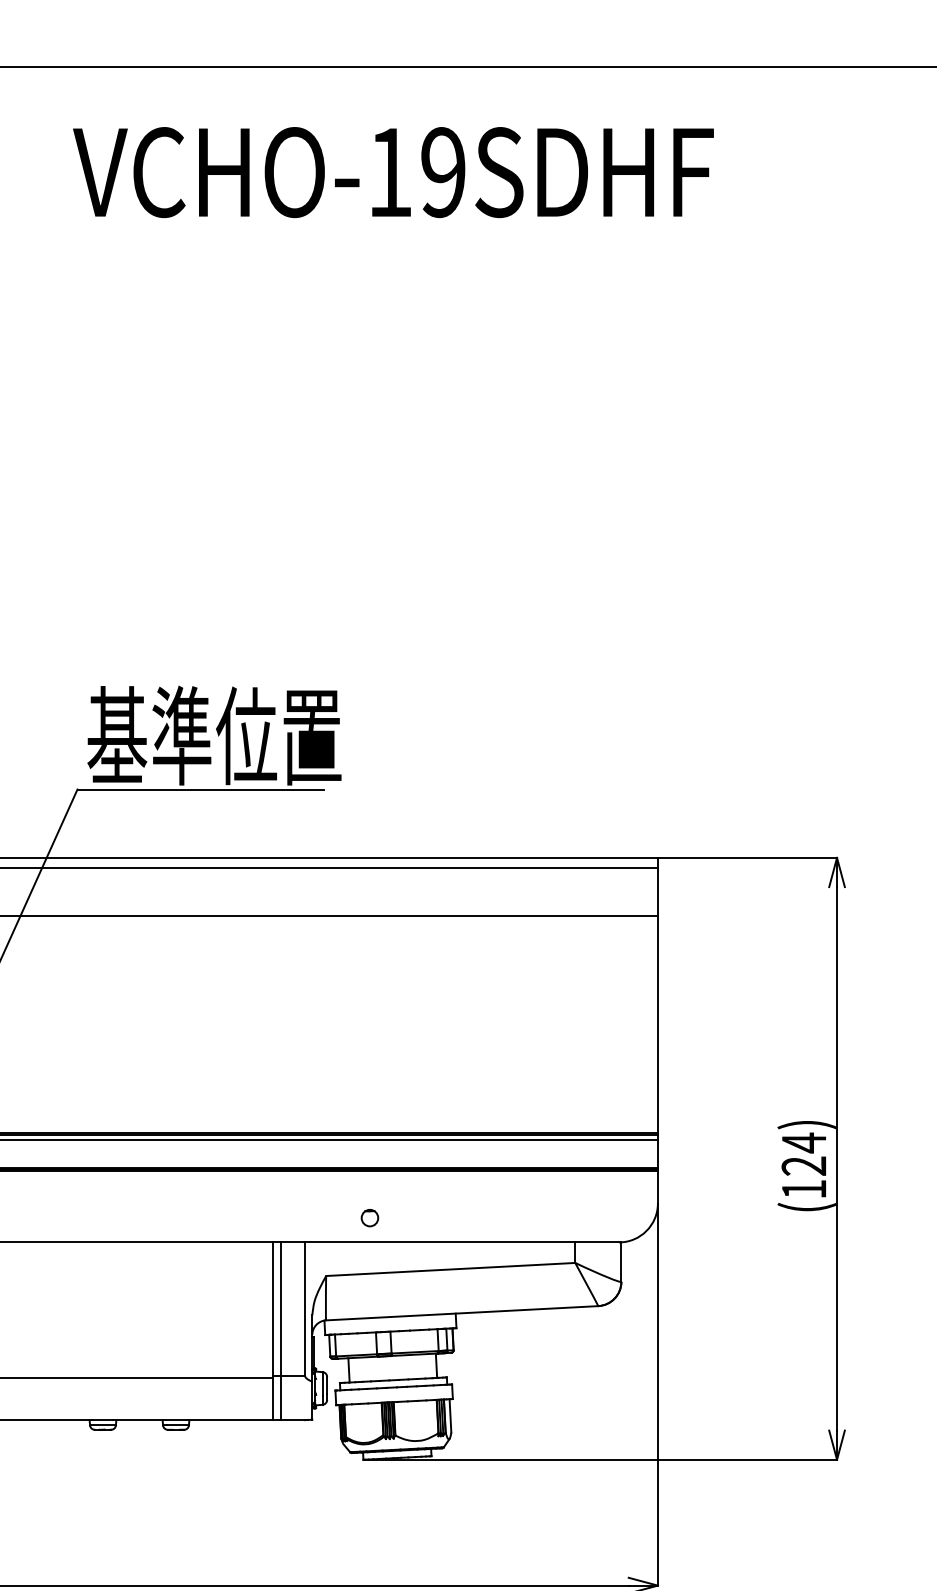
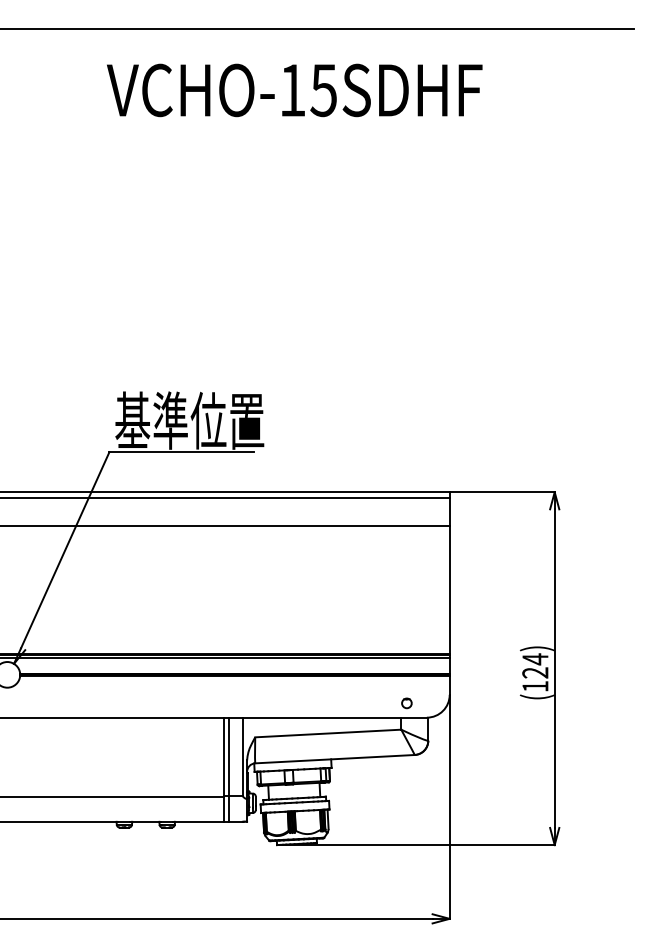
text: (442, 172) -> (323, 90), VCHO-19SDHF -> VCHO-15SDHF
part: (369, 1218) -> (406, 703), moved

